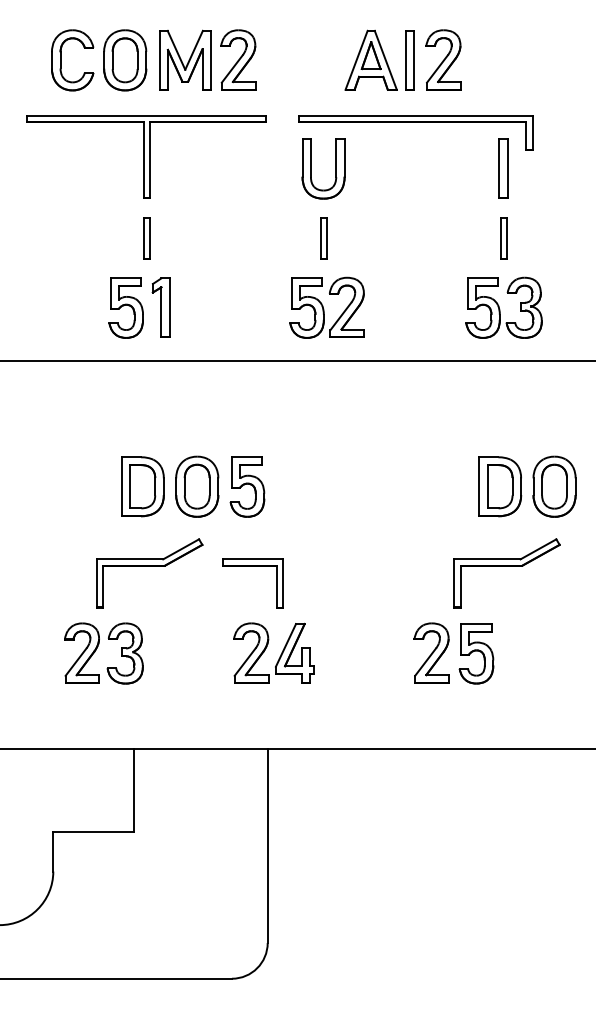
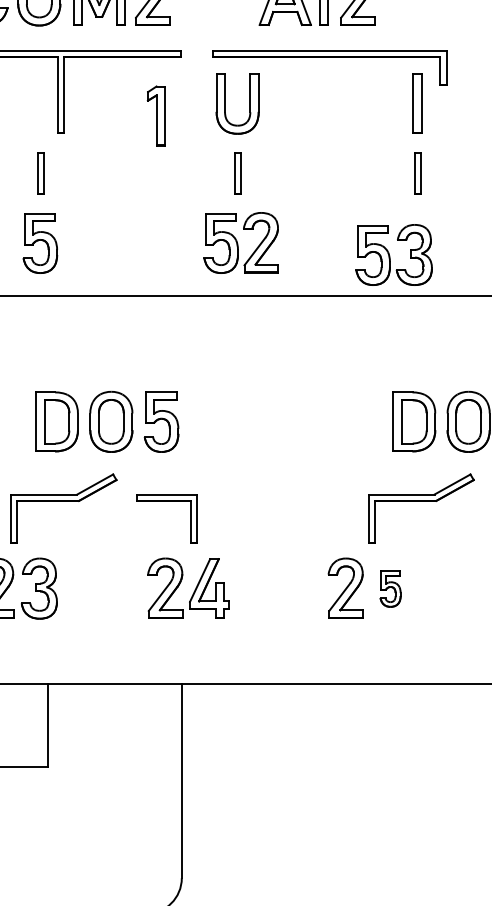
part: (146, 238) -> (40, 173), moved
part: (160, 307) -> (155, 115), moved
part: (503, 307) -> (393, 254), moved
part: (476, 653) -> (390, 588), size x0.6

